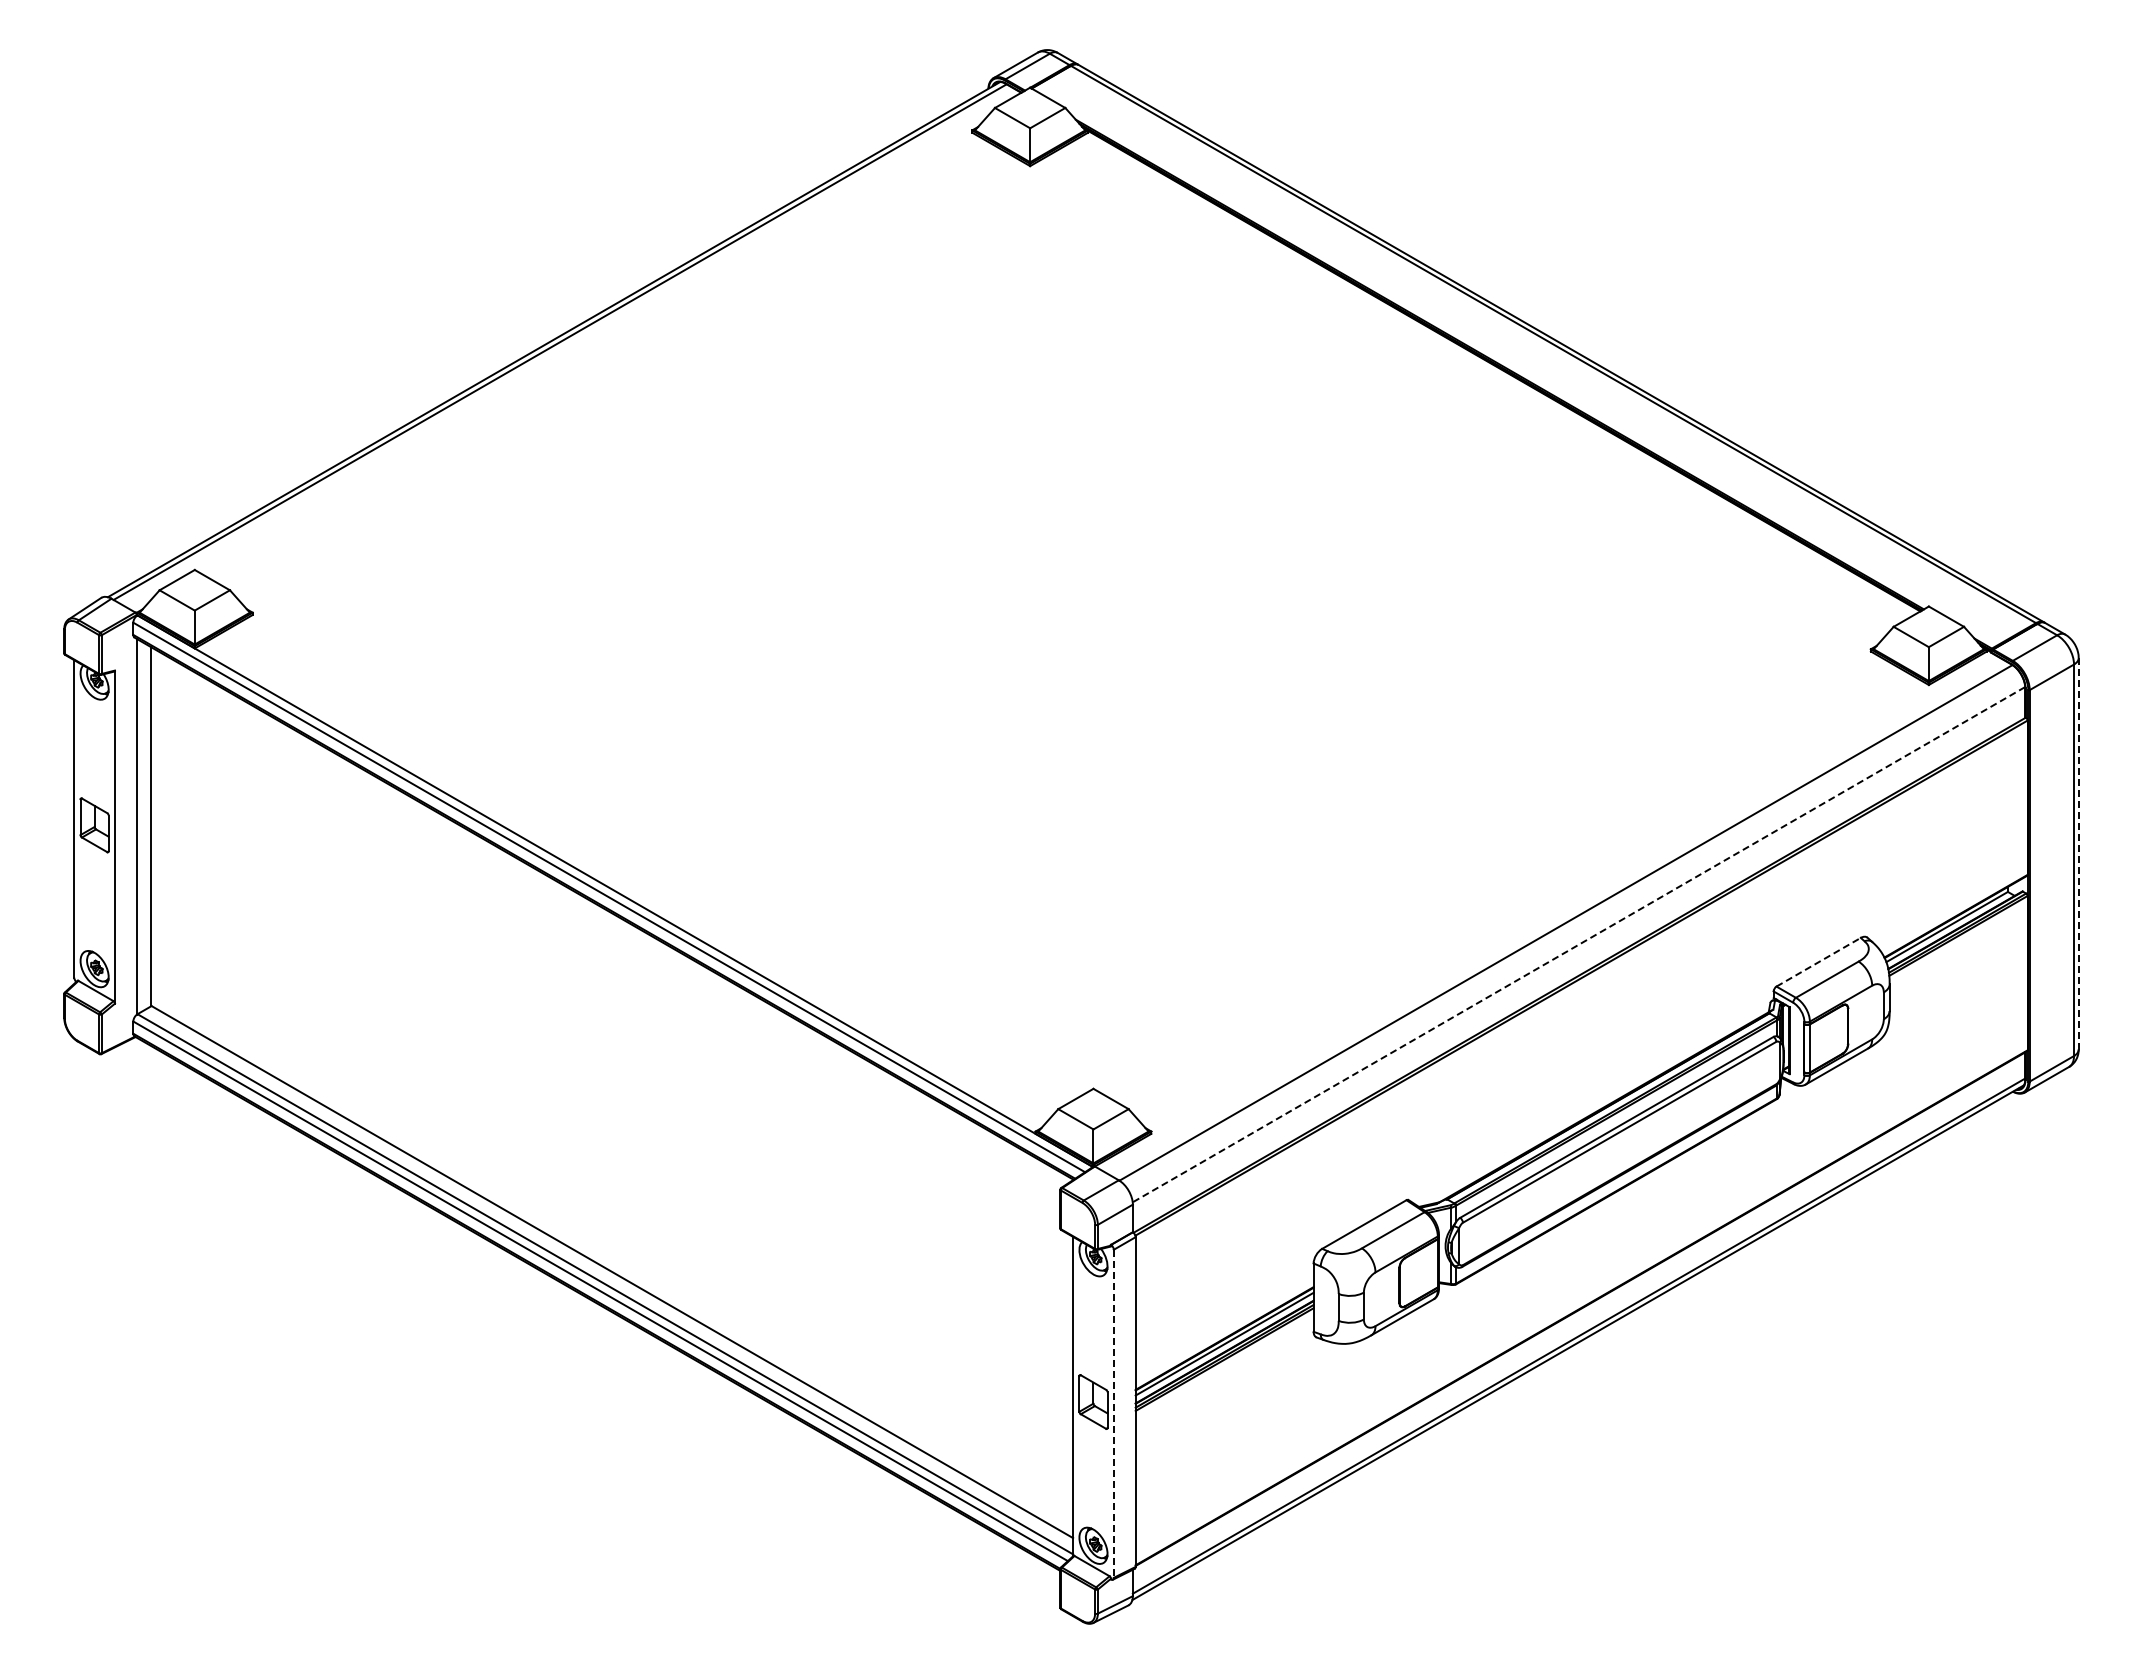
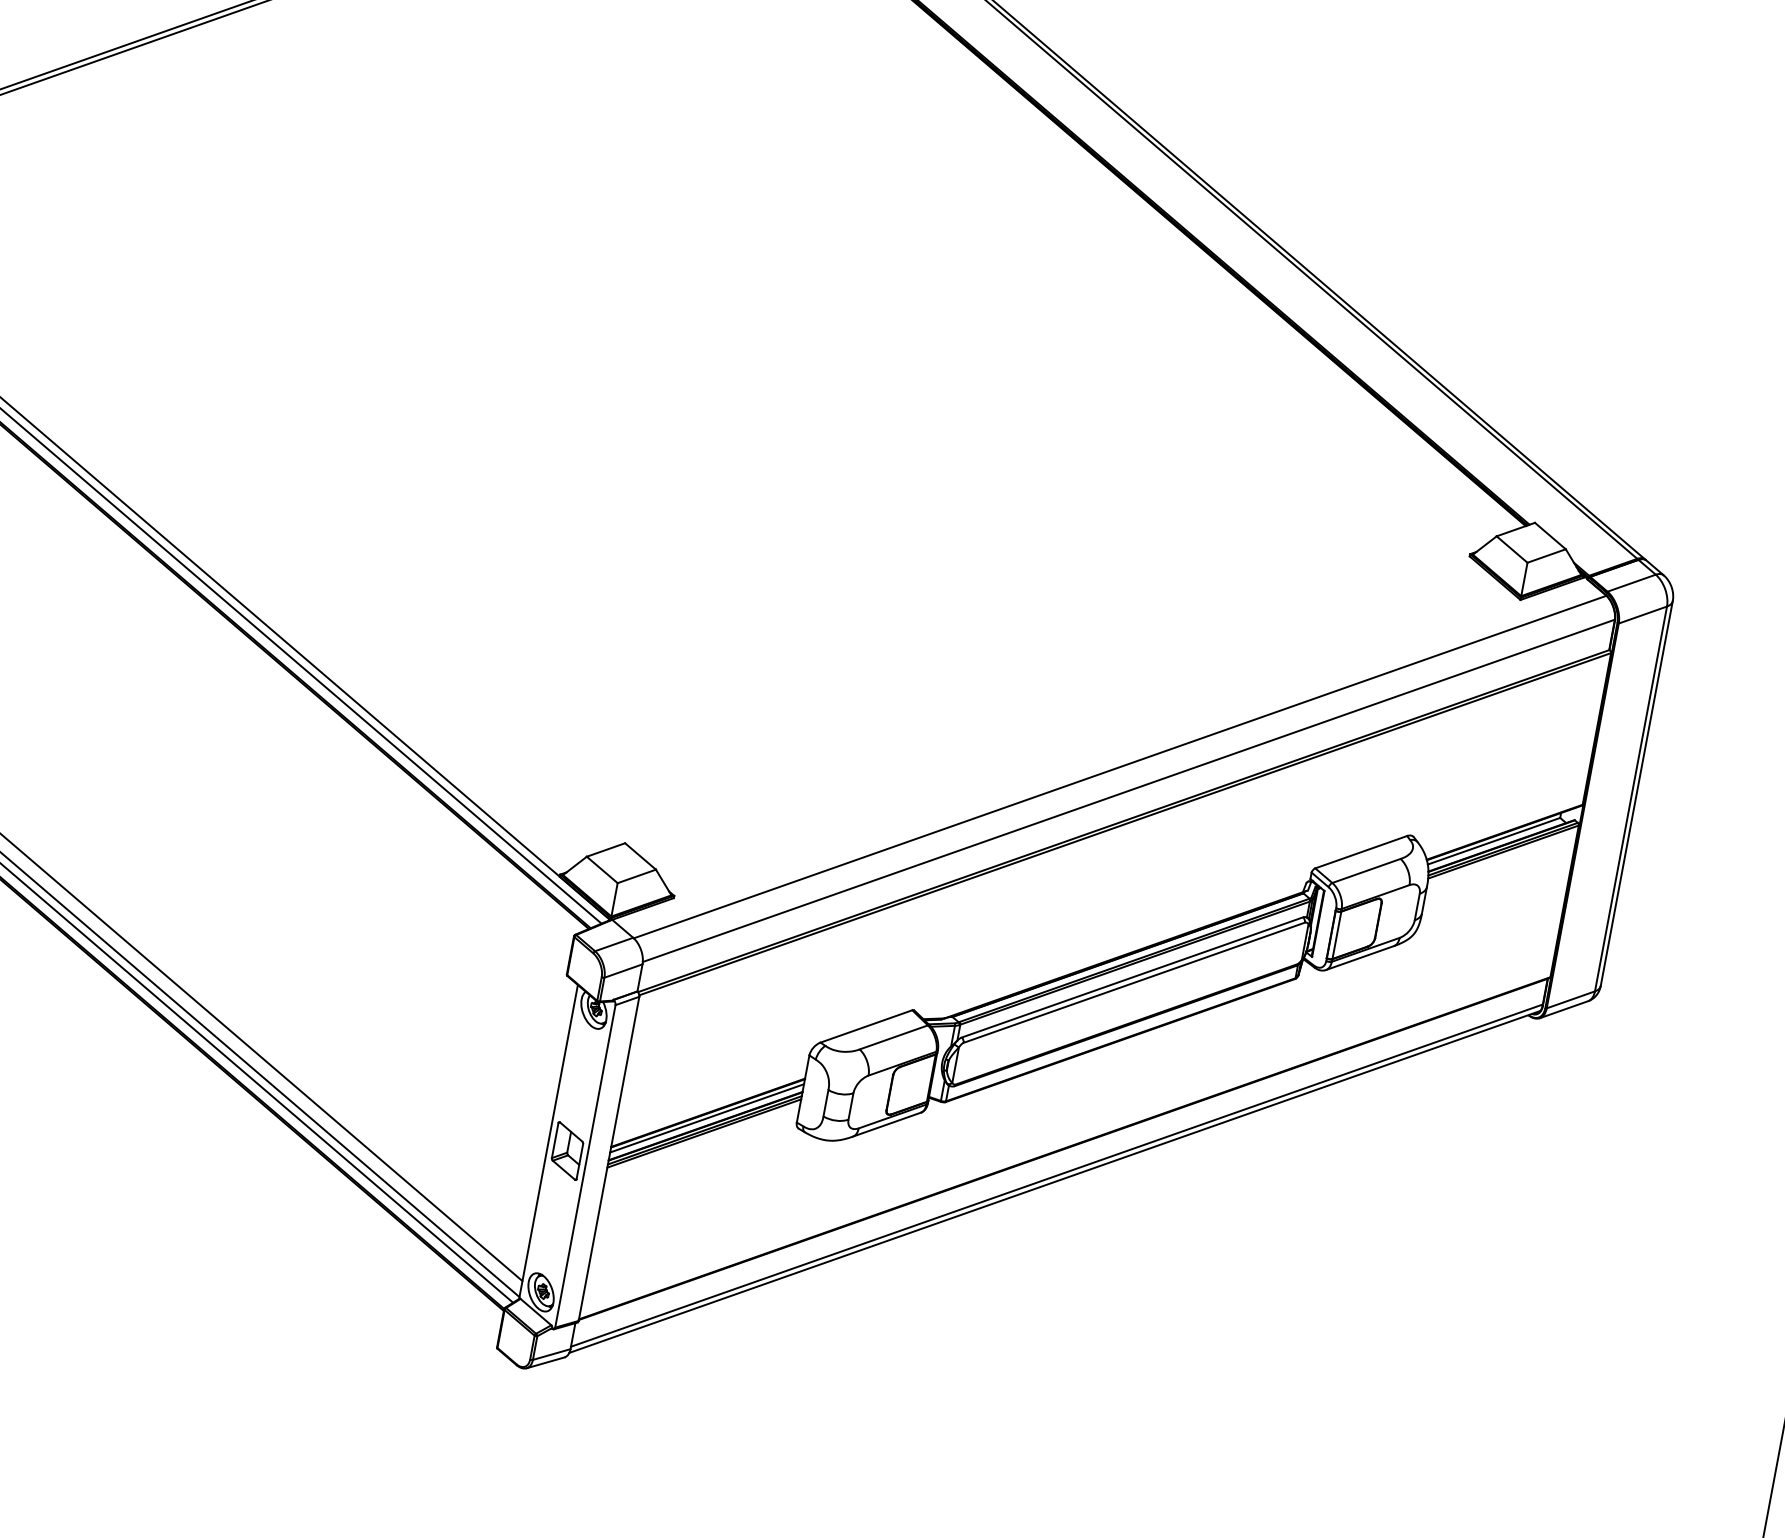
line: (2078, 853) -> (1636, 793), dashed -> solid
line: (1578, 944) -> (1128, 790), dashed -> solid
line: (1818, 962) -> (1361, 852), dashed -> solid
line: (1113, 1414) -> (584, 1167), dashed -> solid

